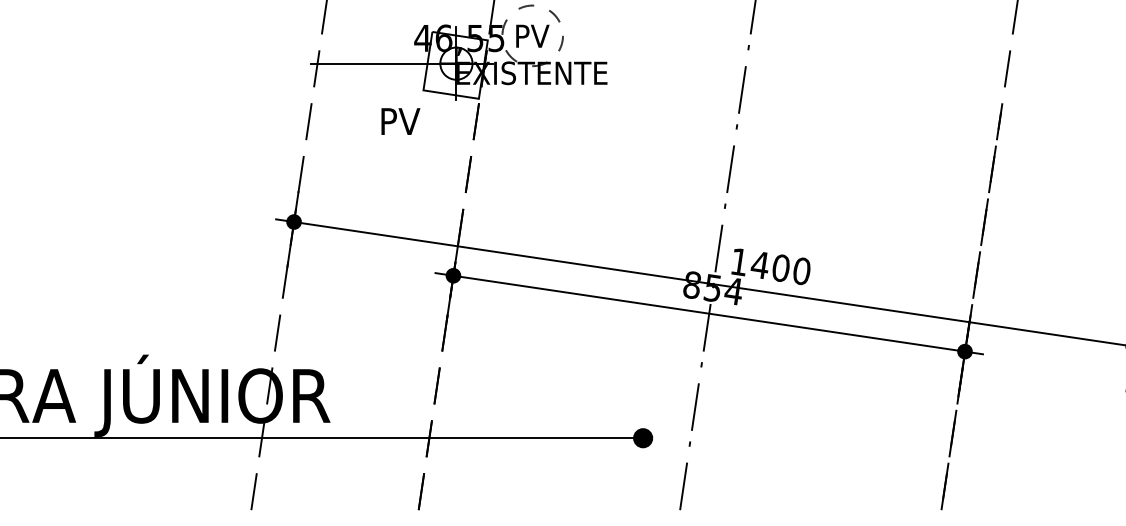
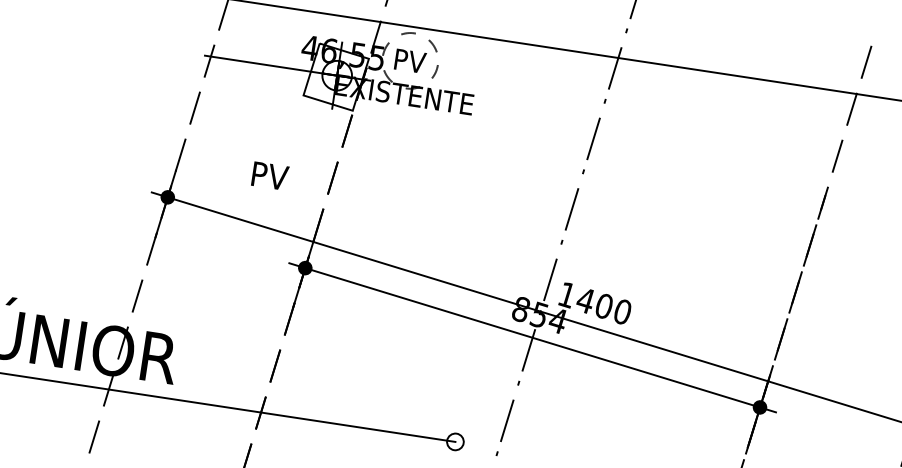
text: (400, 121) -> (269, 176), moved
fill: (643, 438) -> (455, 442), removed

